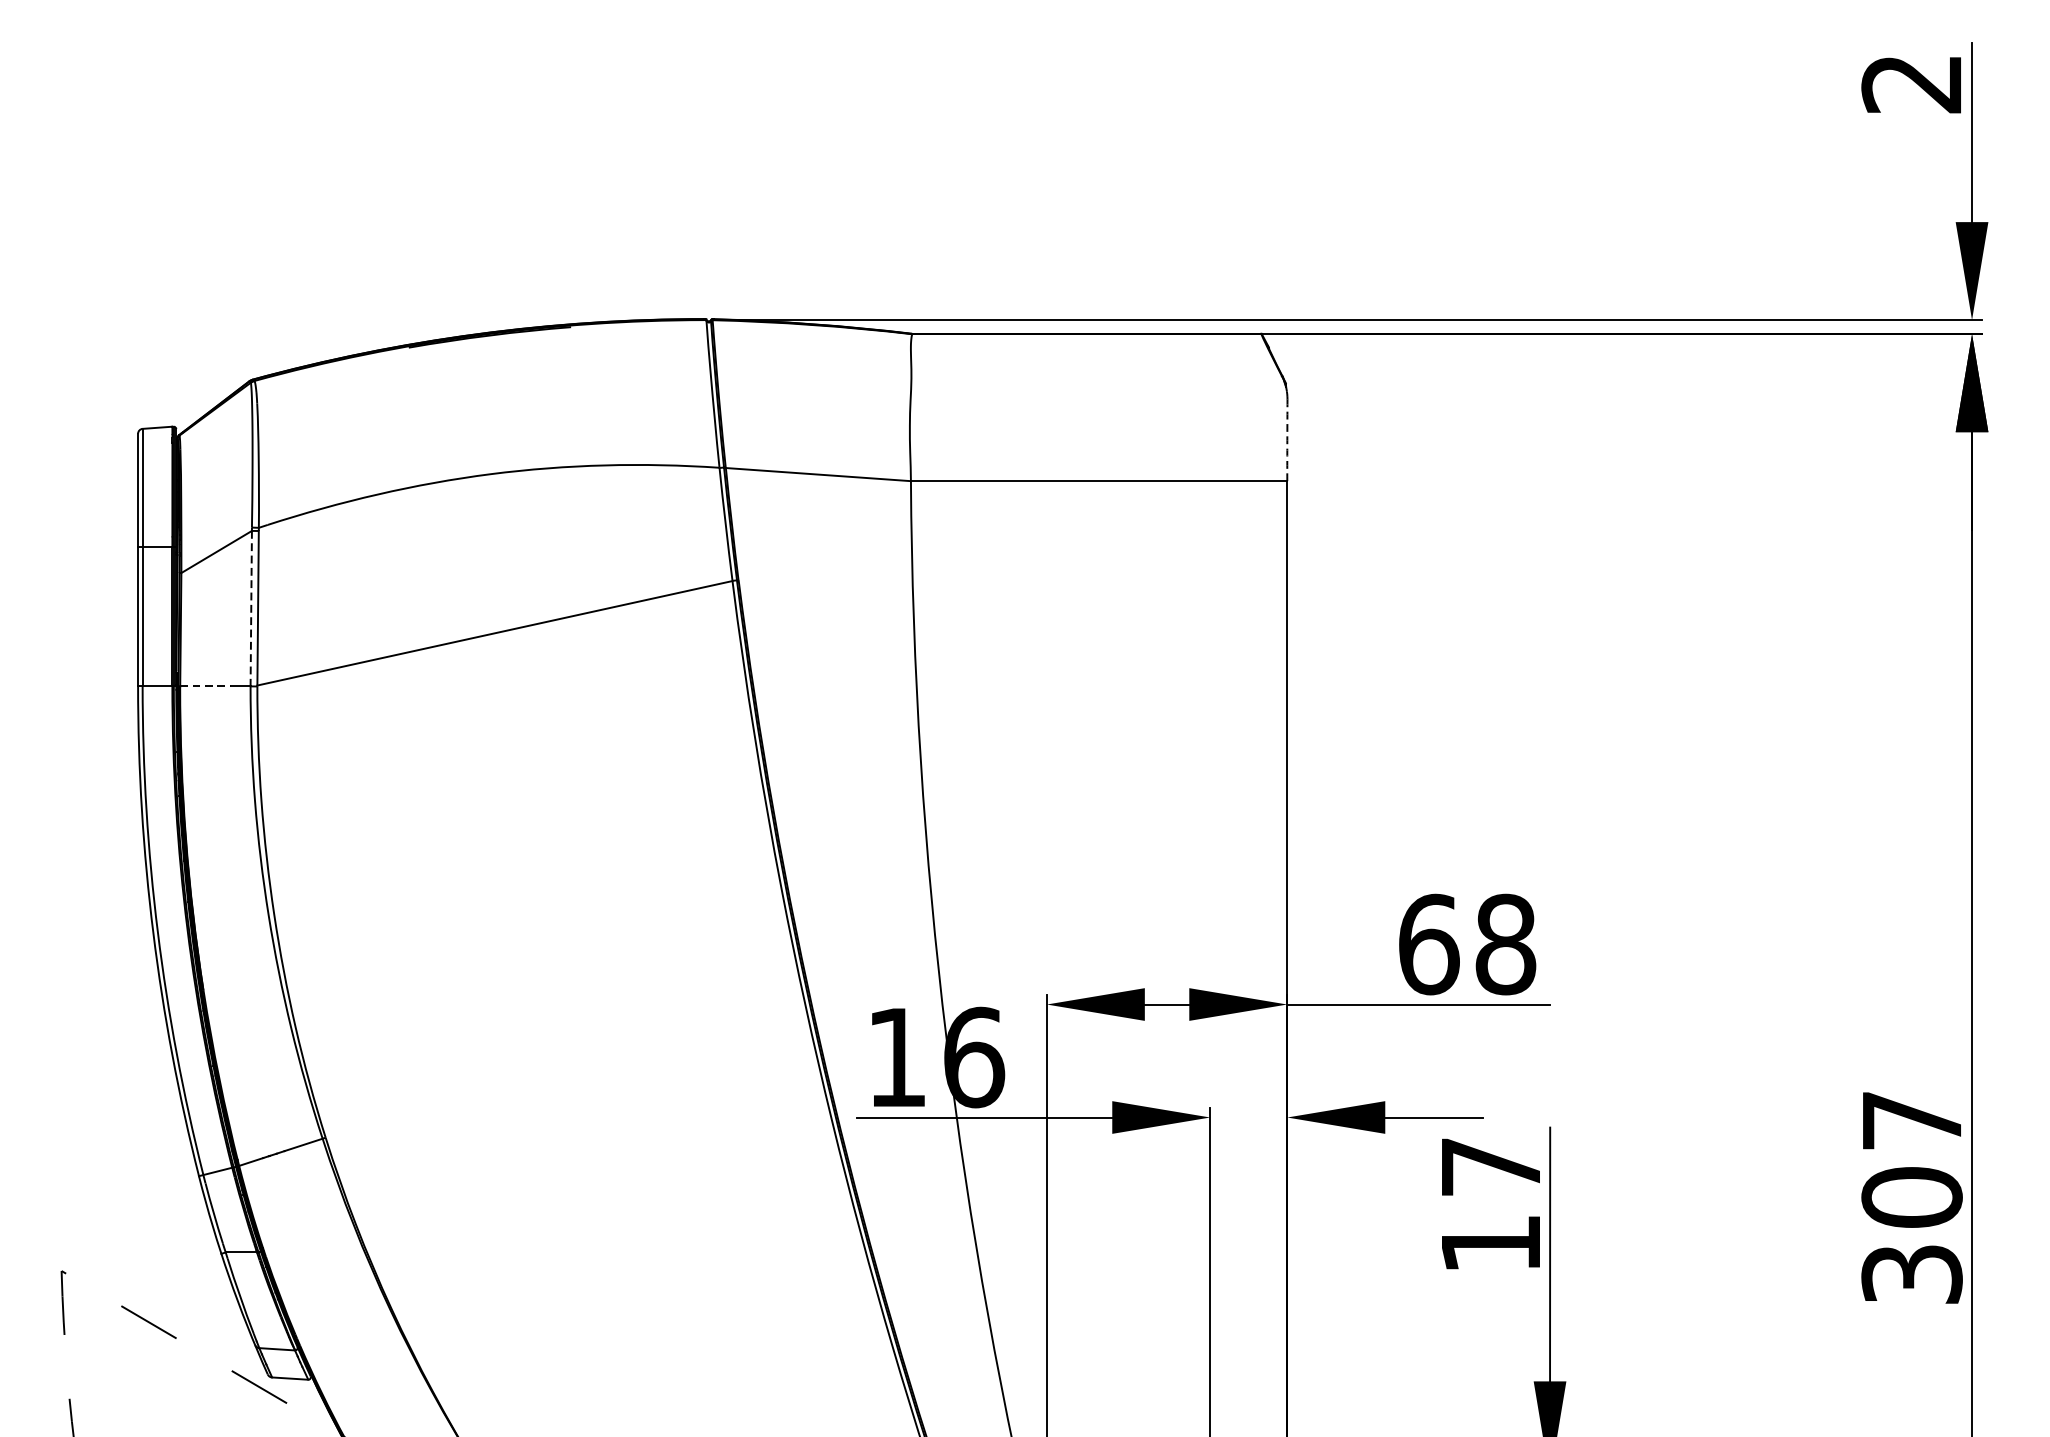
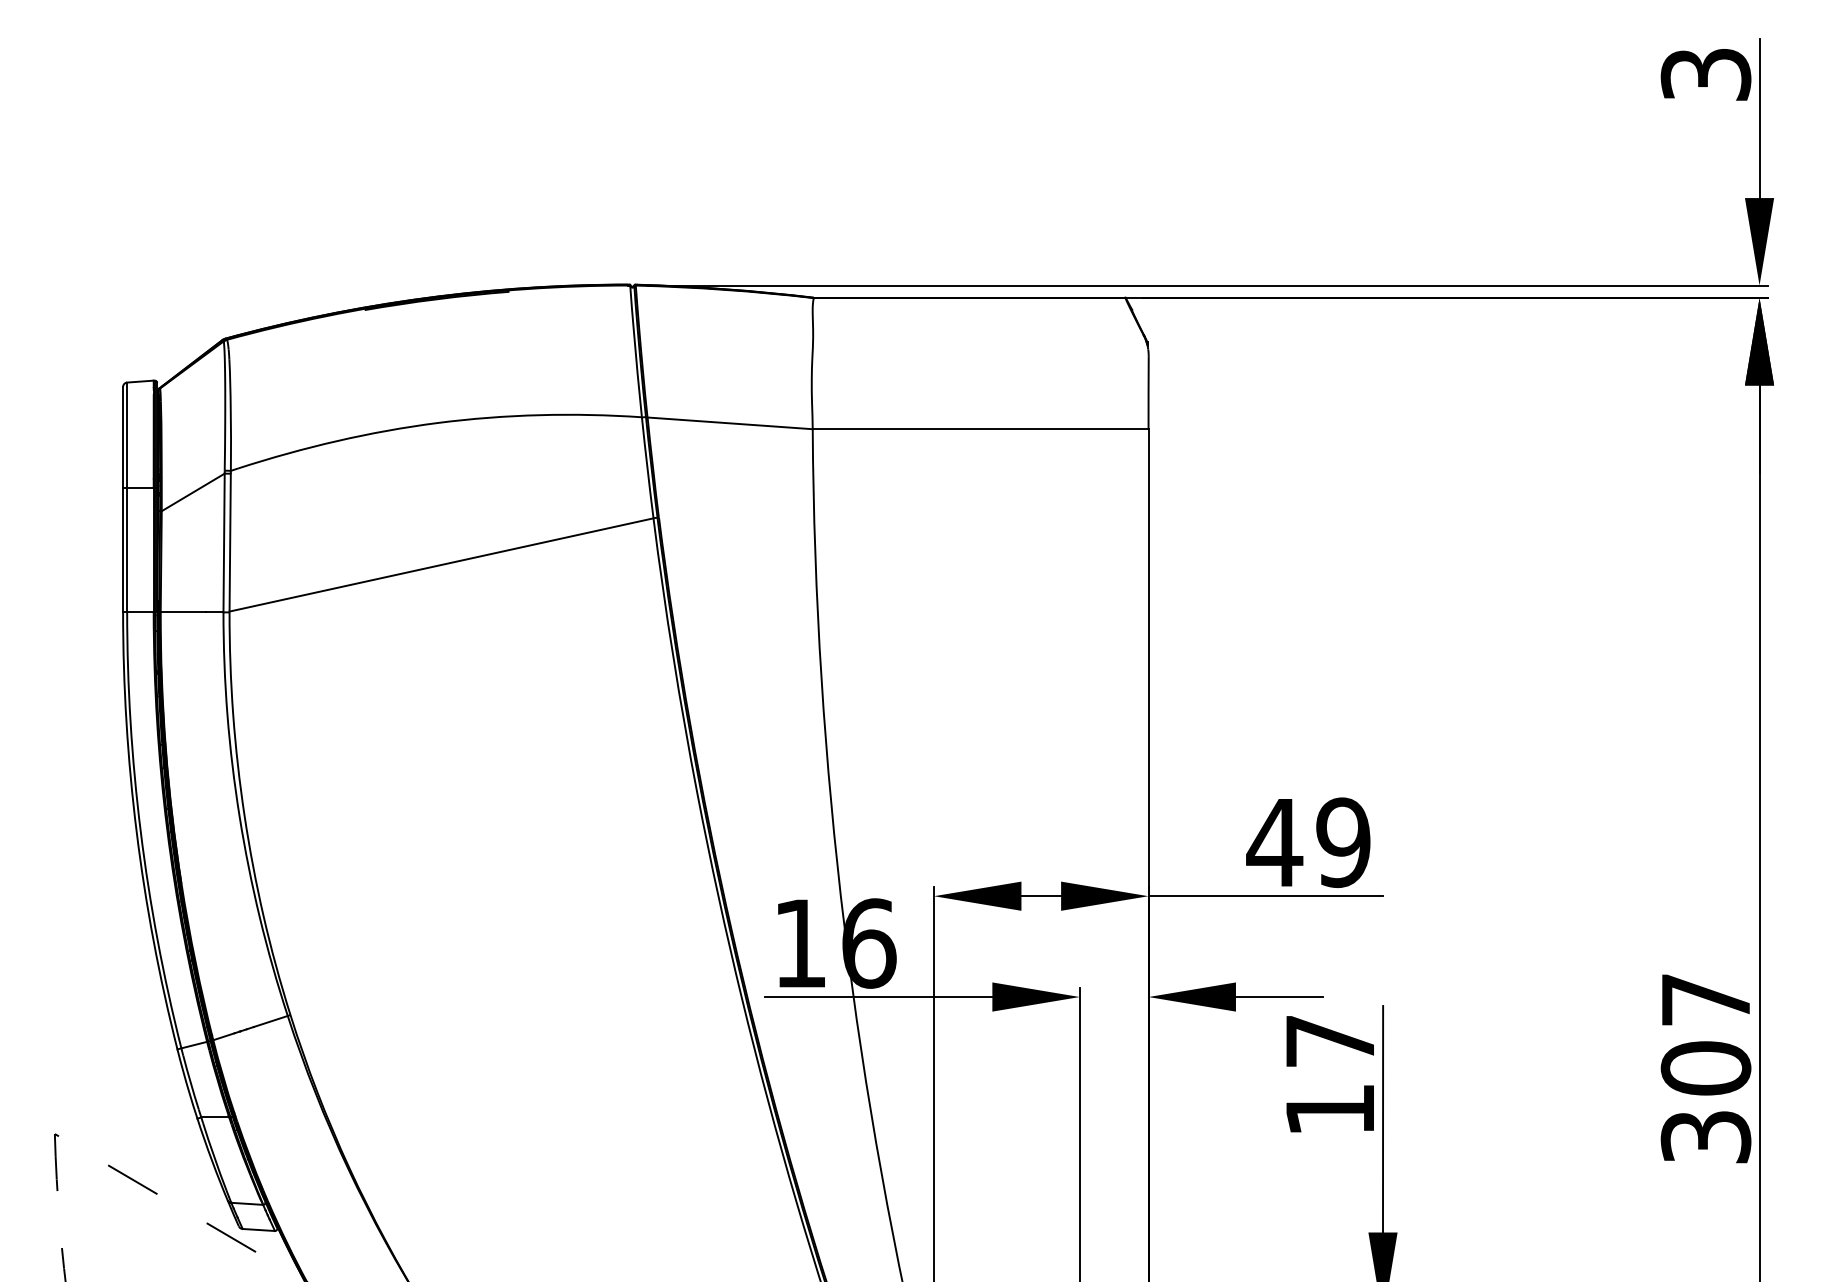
text: (1911, 83) -> (1705, 74), 2 -> 3
arc: (1287, 440) -> (1148, 392), dashed -> solid
line: (251, 609) -> (224, 543), dashed -> solid
line: (205, 686) -> (183, 612), dashed -> solid
text: (1466, 944) -> (1308, 842), 68 -> 49

